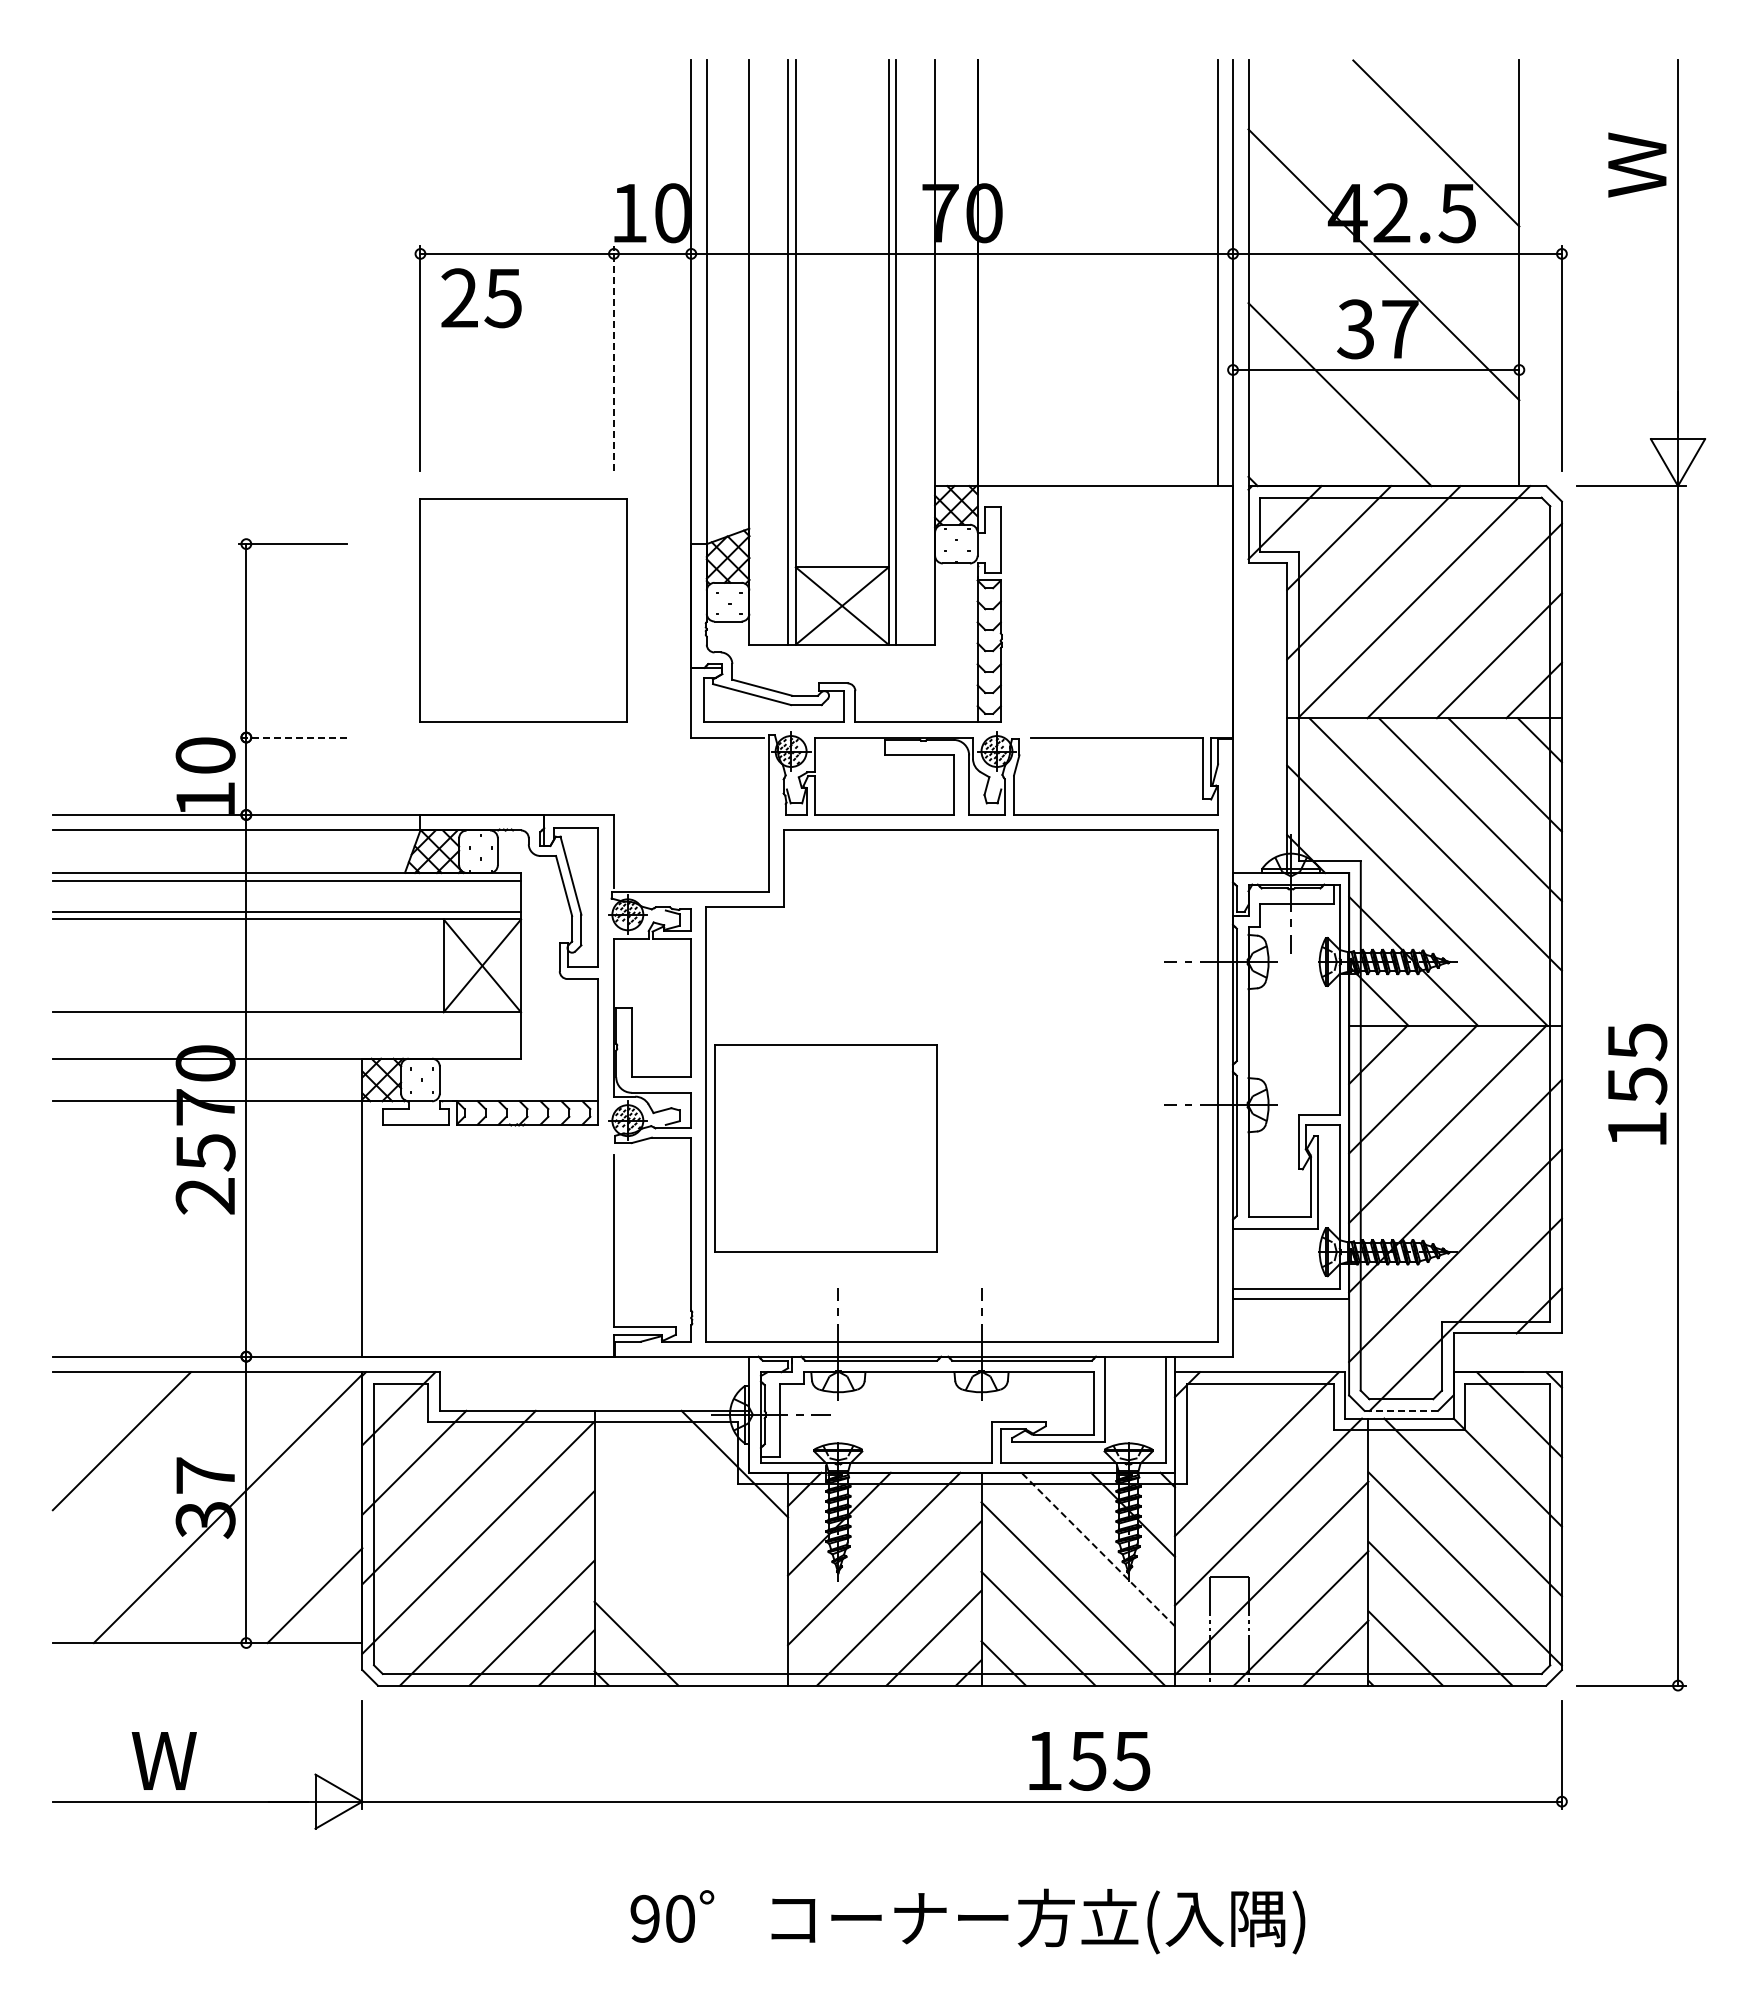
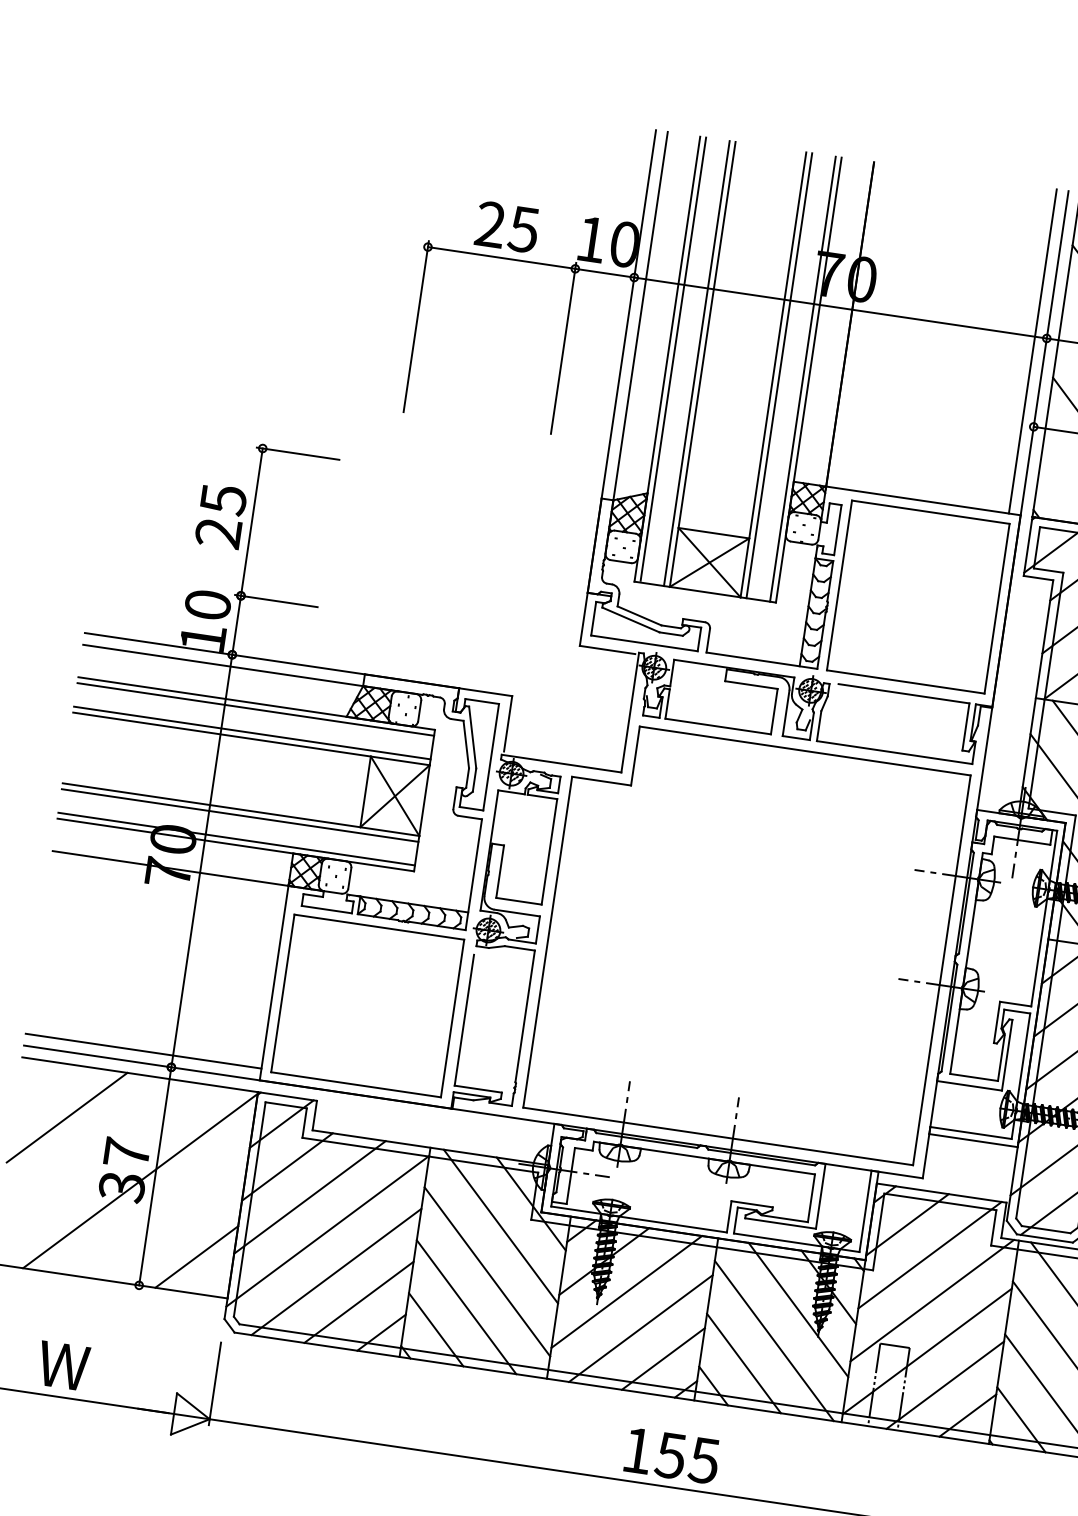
text: (481, 298) -> (507, 227), moved
line: (757, 351) -> (673, 359), added
line: (927, 352) -> (803, 379), added
line: (613, 357) -> (563, 347), dashed -> solid
part: (523, 610) -> (917, 596), moved
line: (292, 737) -> (276, 600), dashed -> solid
line: (286, 1020) -> (239, 815), added
line: (286, 1051) -> (236, 839), added
part: (825, 1148) -> (367, 1005), moved
text: (205, 1174) -> (220, 516), moved
line: (207, 1341) -> (143, 1051), added
line: (1401, 1410) -> (1045, 1238), dashed -> solid
line: (1221, 1419) -> (906, 1224), added
line: (700, 1498) -> (501, 1226), added
line: (1098, 1549) -> (798, 1309), dashed -> solid
line: (691, 1559) -> (487, 1271), added
line: (670, 1608) -> (466, 1306), added
text: (1089, 1761) -> (672, 1456), moved

